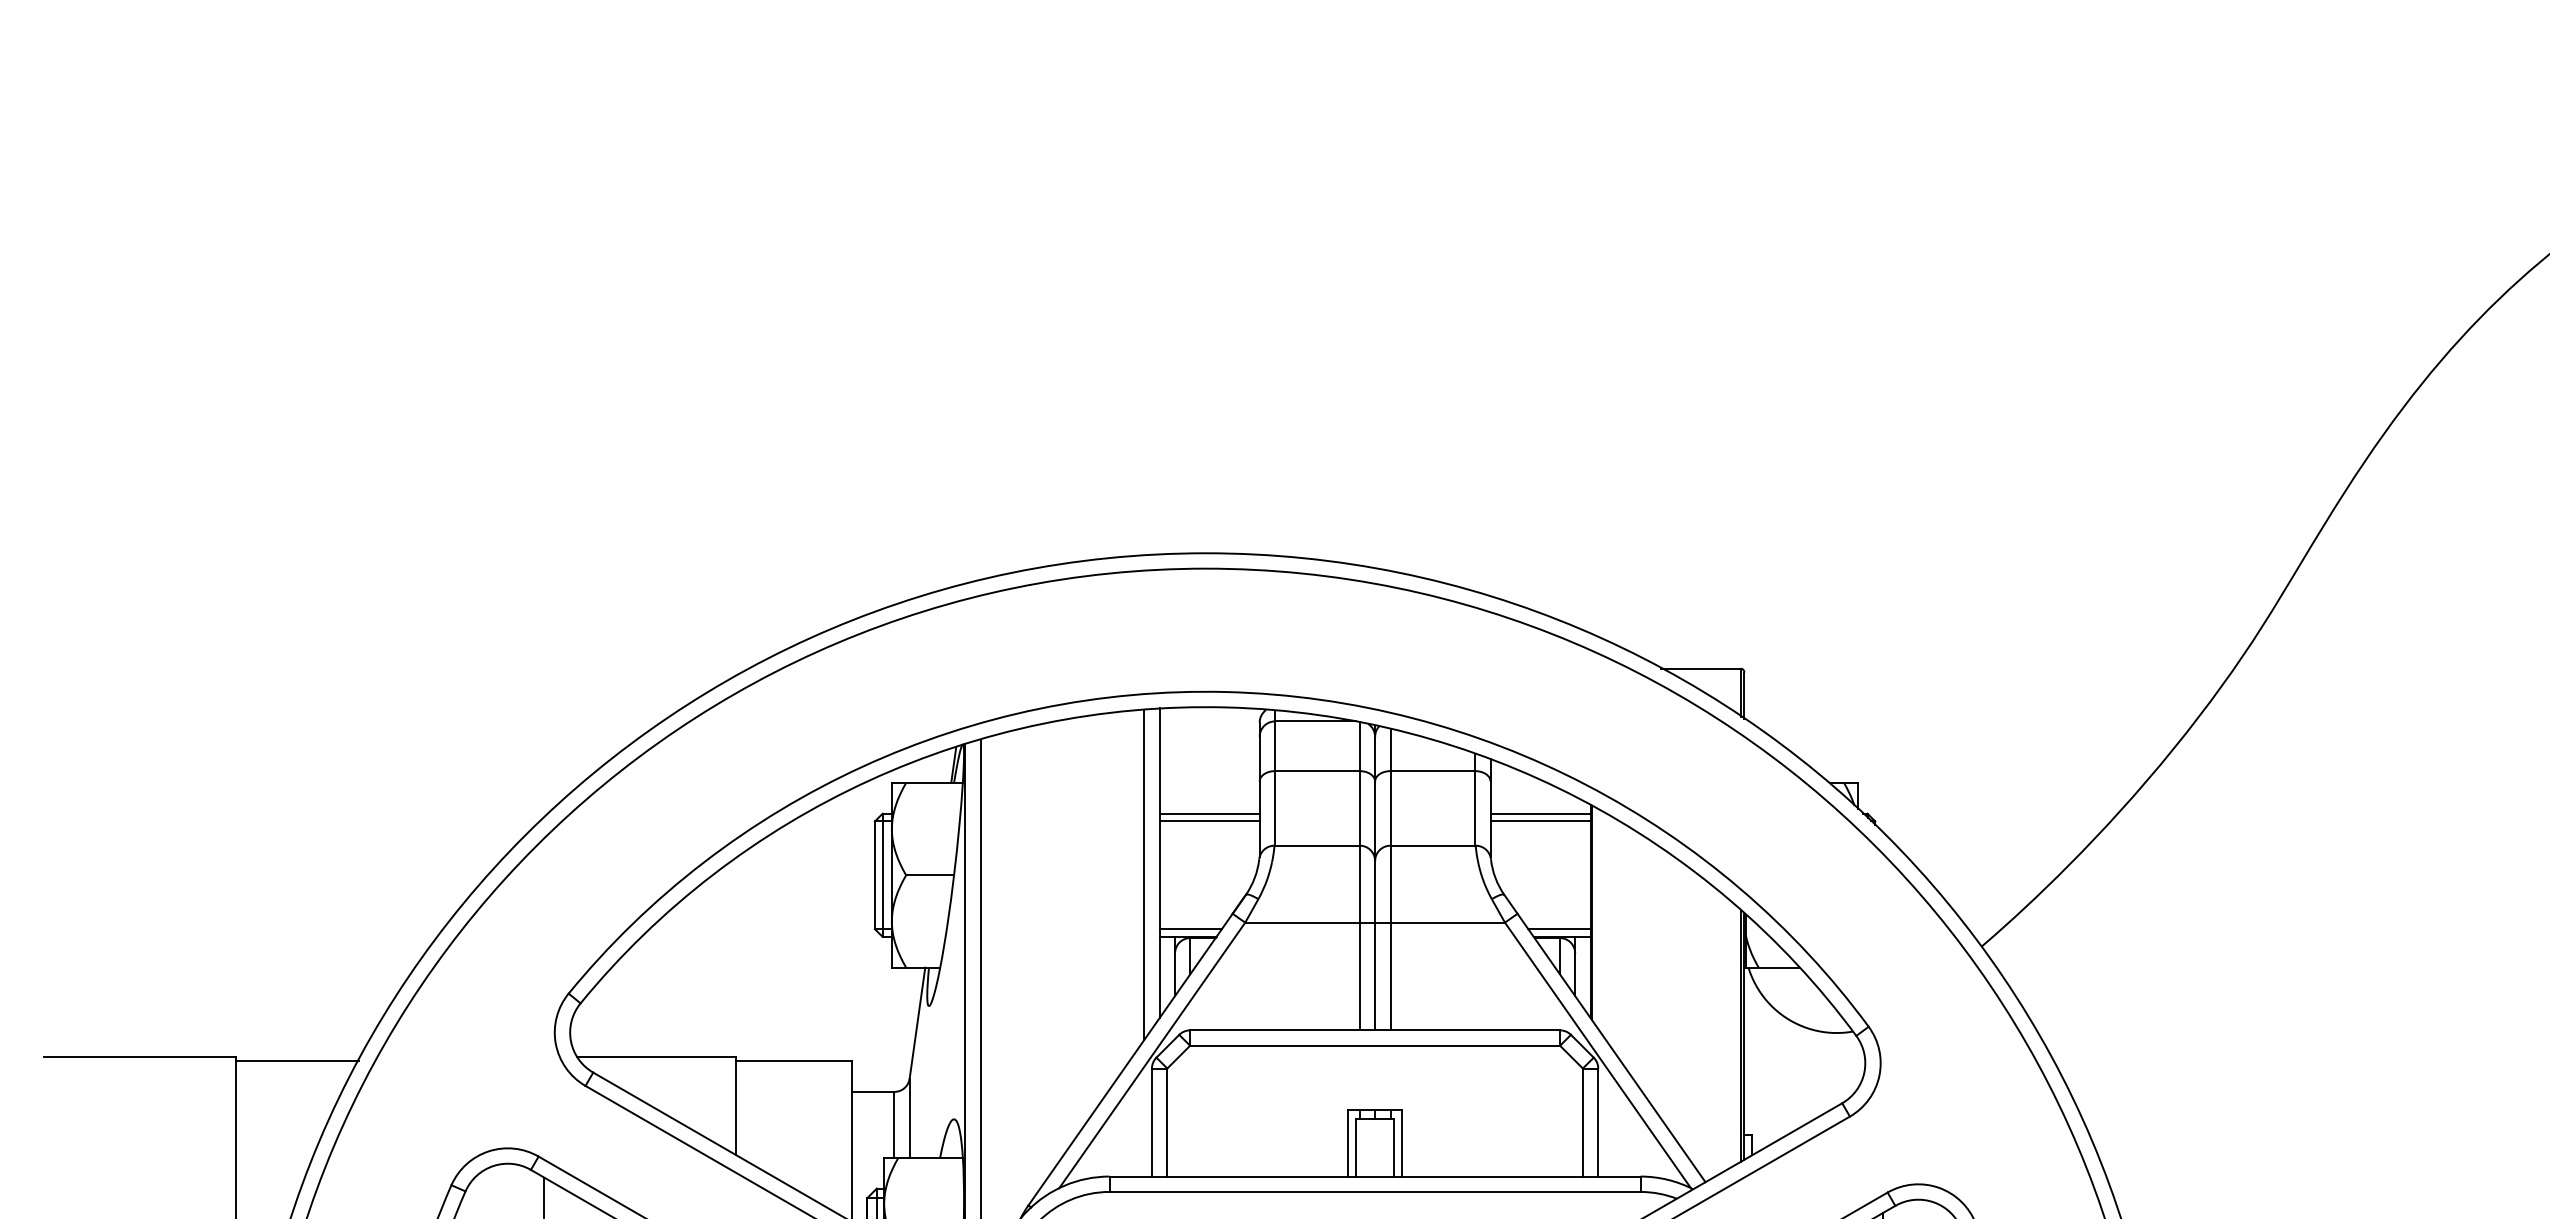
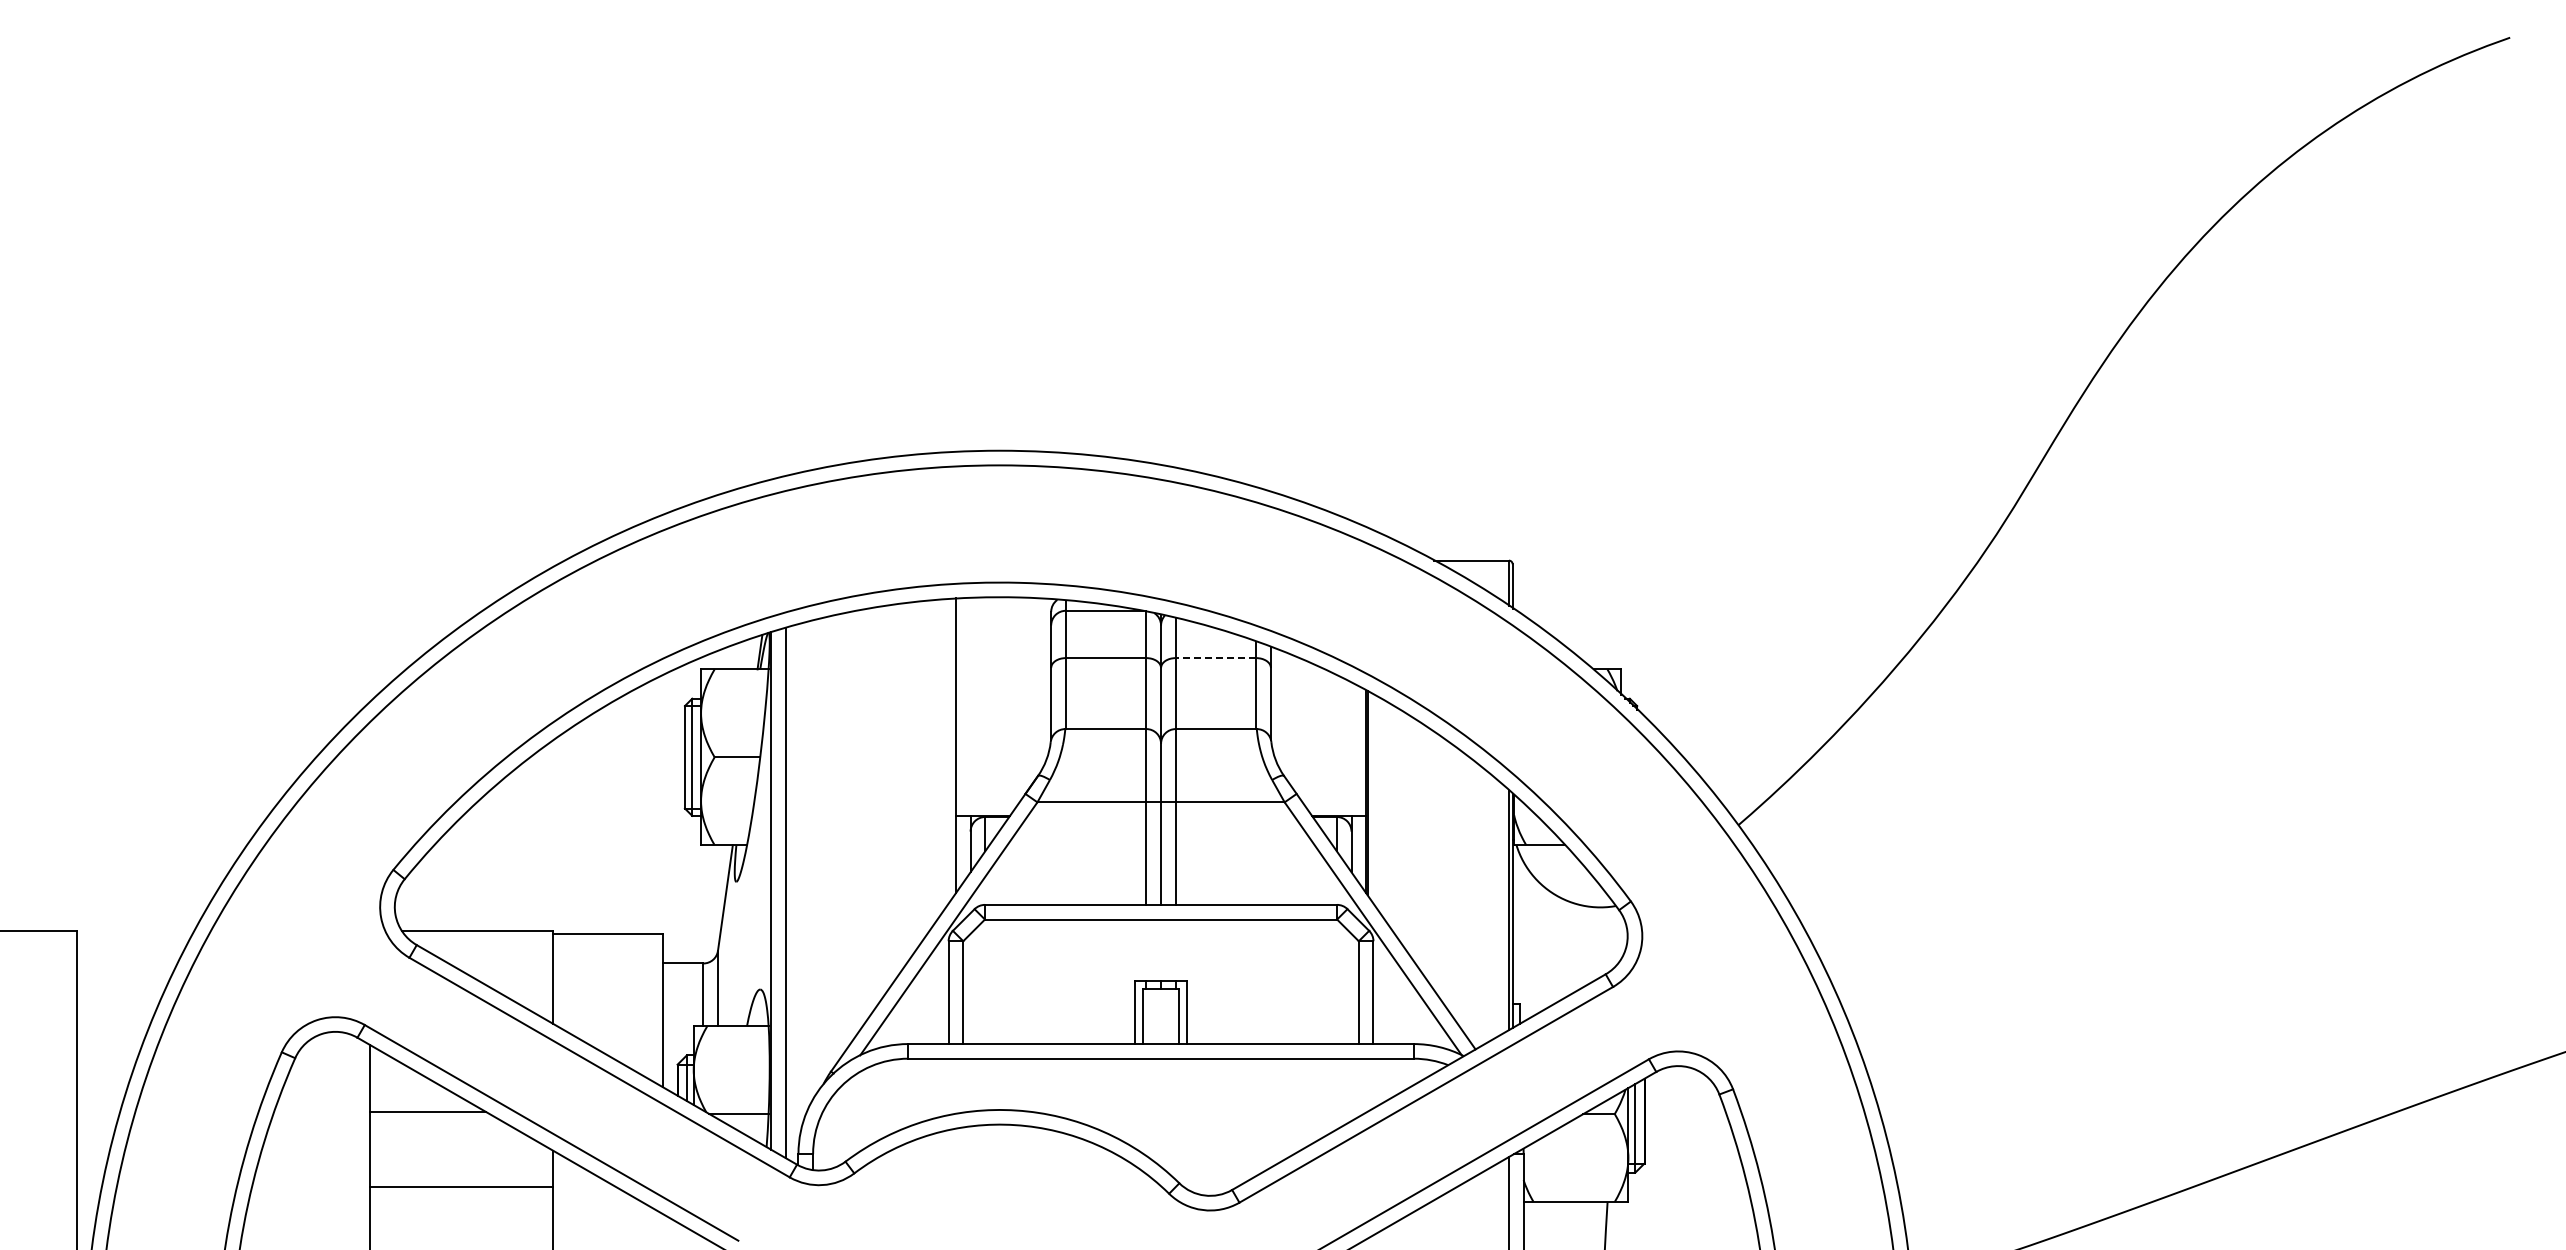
line: (1432, 771) -> (1215, 658), solid -> dashed
line: (1209, 813) -> (1003, 698), removed
line: (1540, 813) -> (1318, 698), removed
line: (1209, 821) -> (1003, 706), removed
line: (1540, 821) -> (1318, 706), removed
line: (1144, 874) -> (941, 756), removed
line: (1190, 929) -> (985, 808), removed
line: (1559, 929) -> (1336, 808), removed
line: (296, 1061) -> (134, 934), removed

